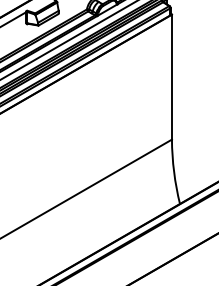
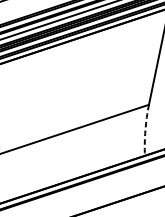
arc: (174, 172) -> (145, 130), solid -> dashed

